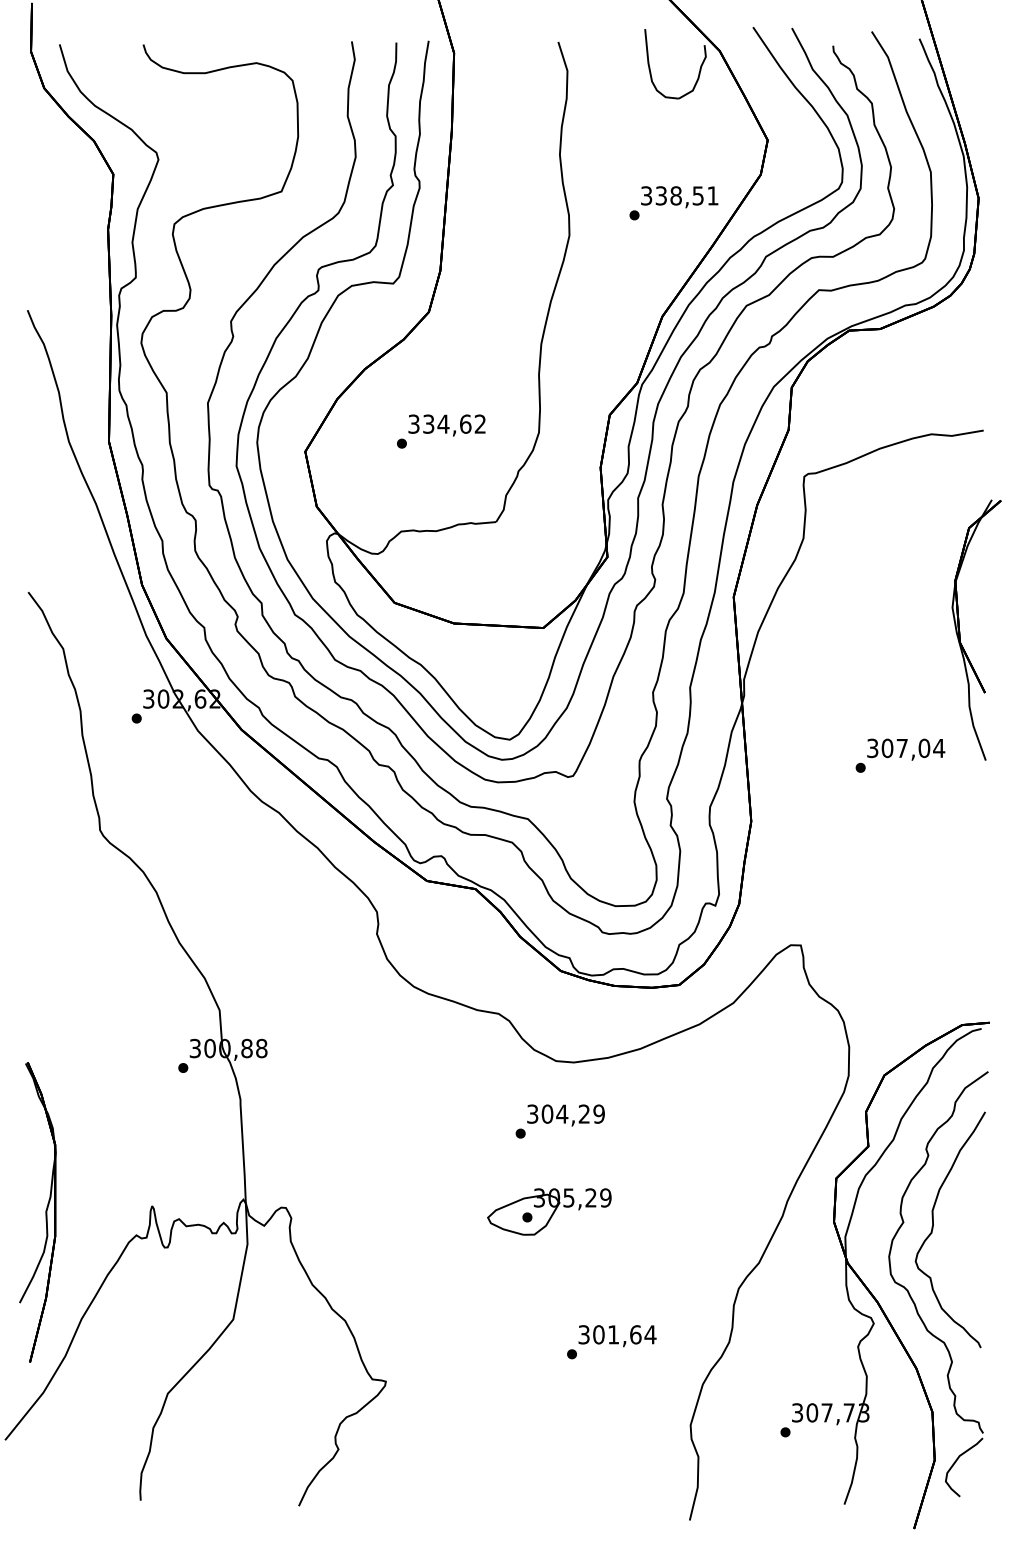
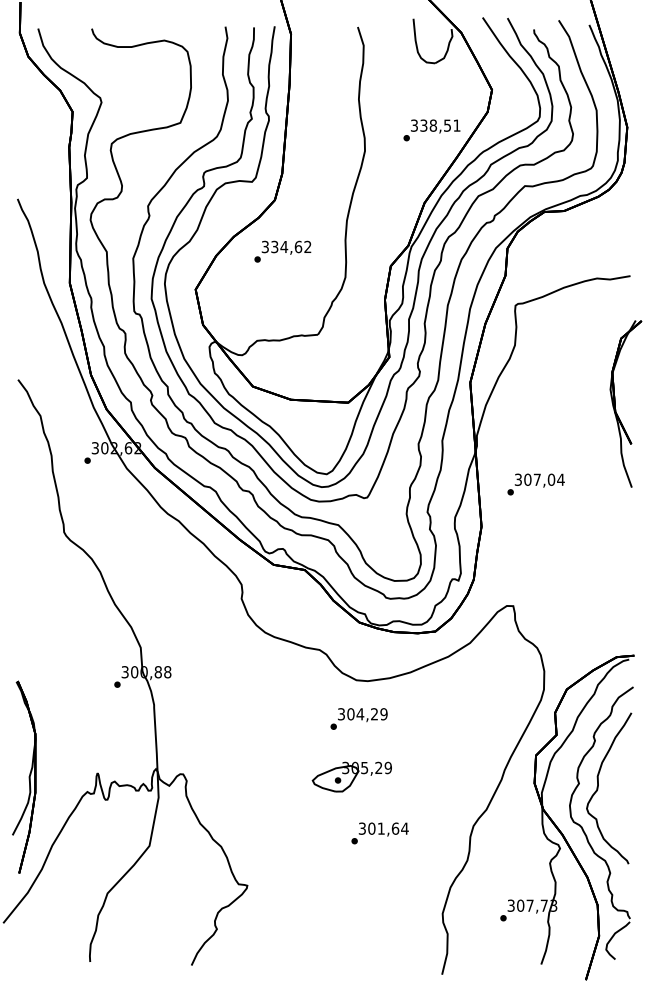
text: (440, 431) -> (282, 251), moved
text: (899, 755) -> (535, 484), moved
text: (610, 1342) -> (379, 833), moved

